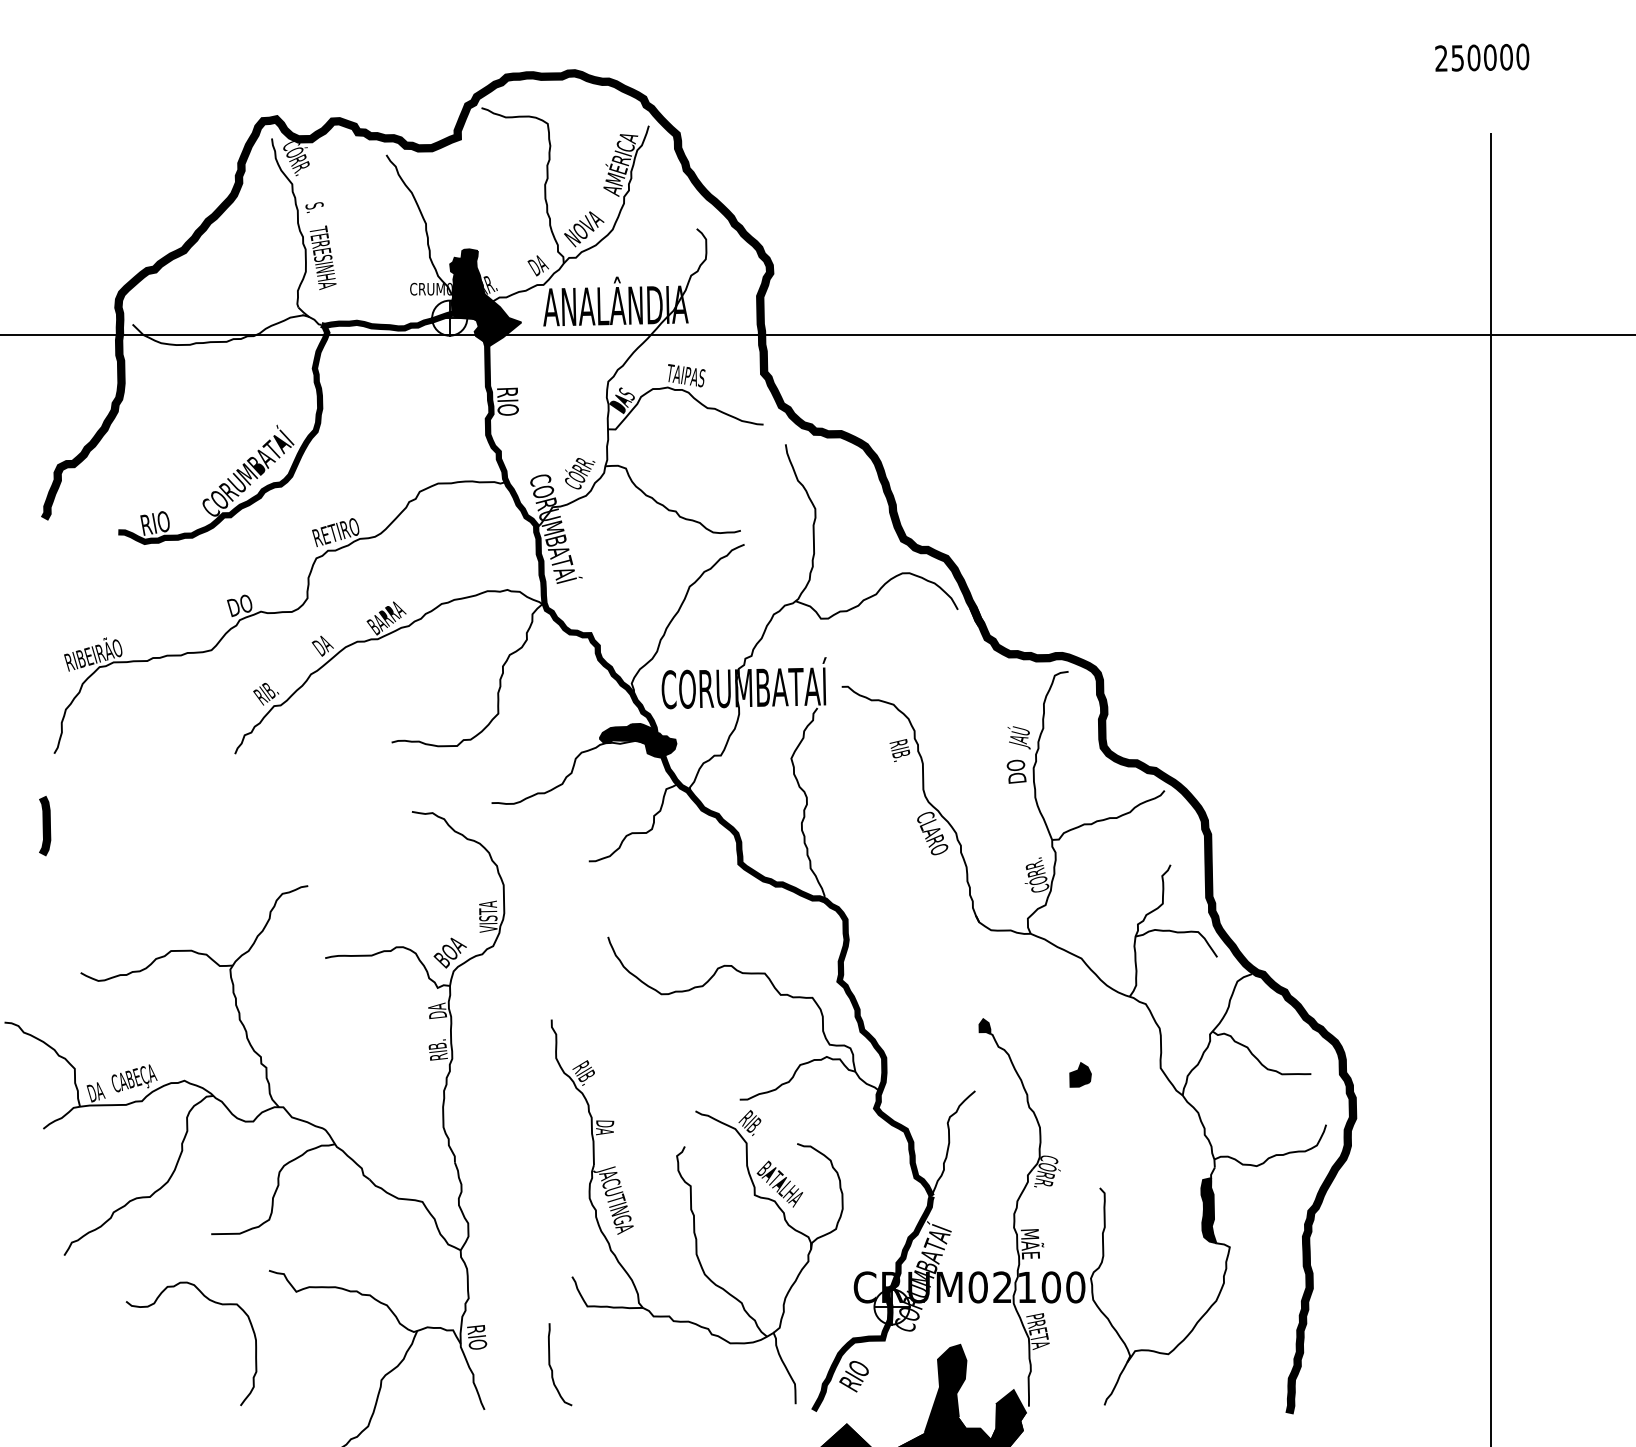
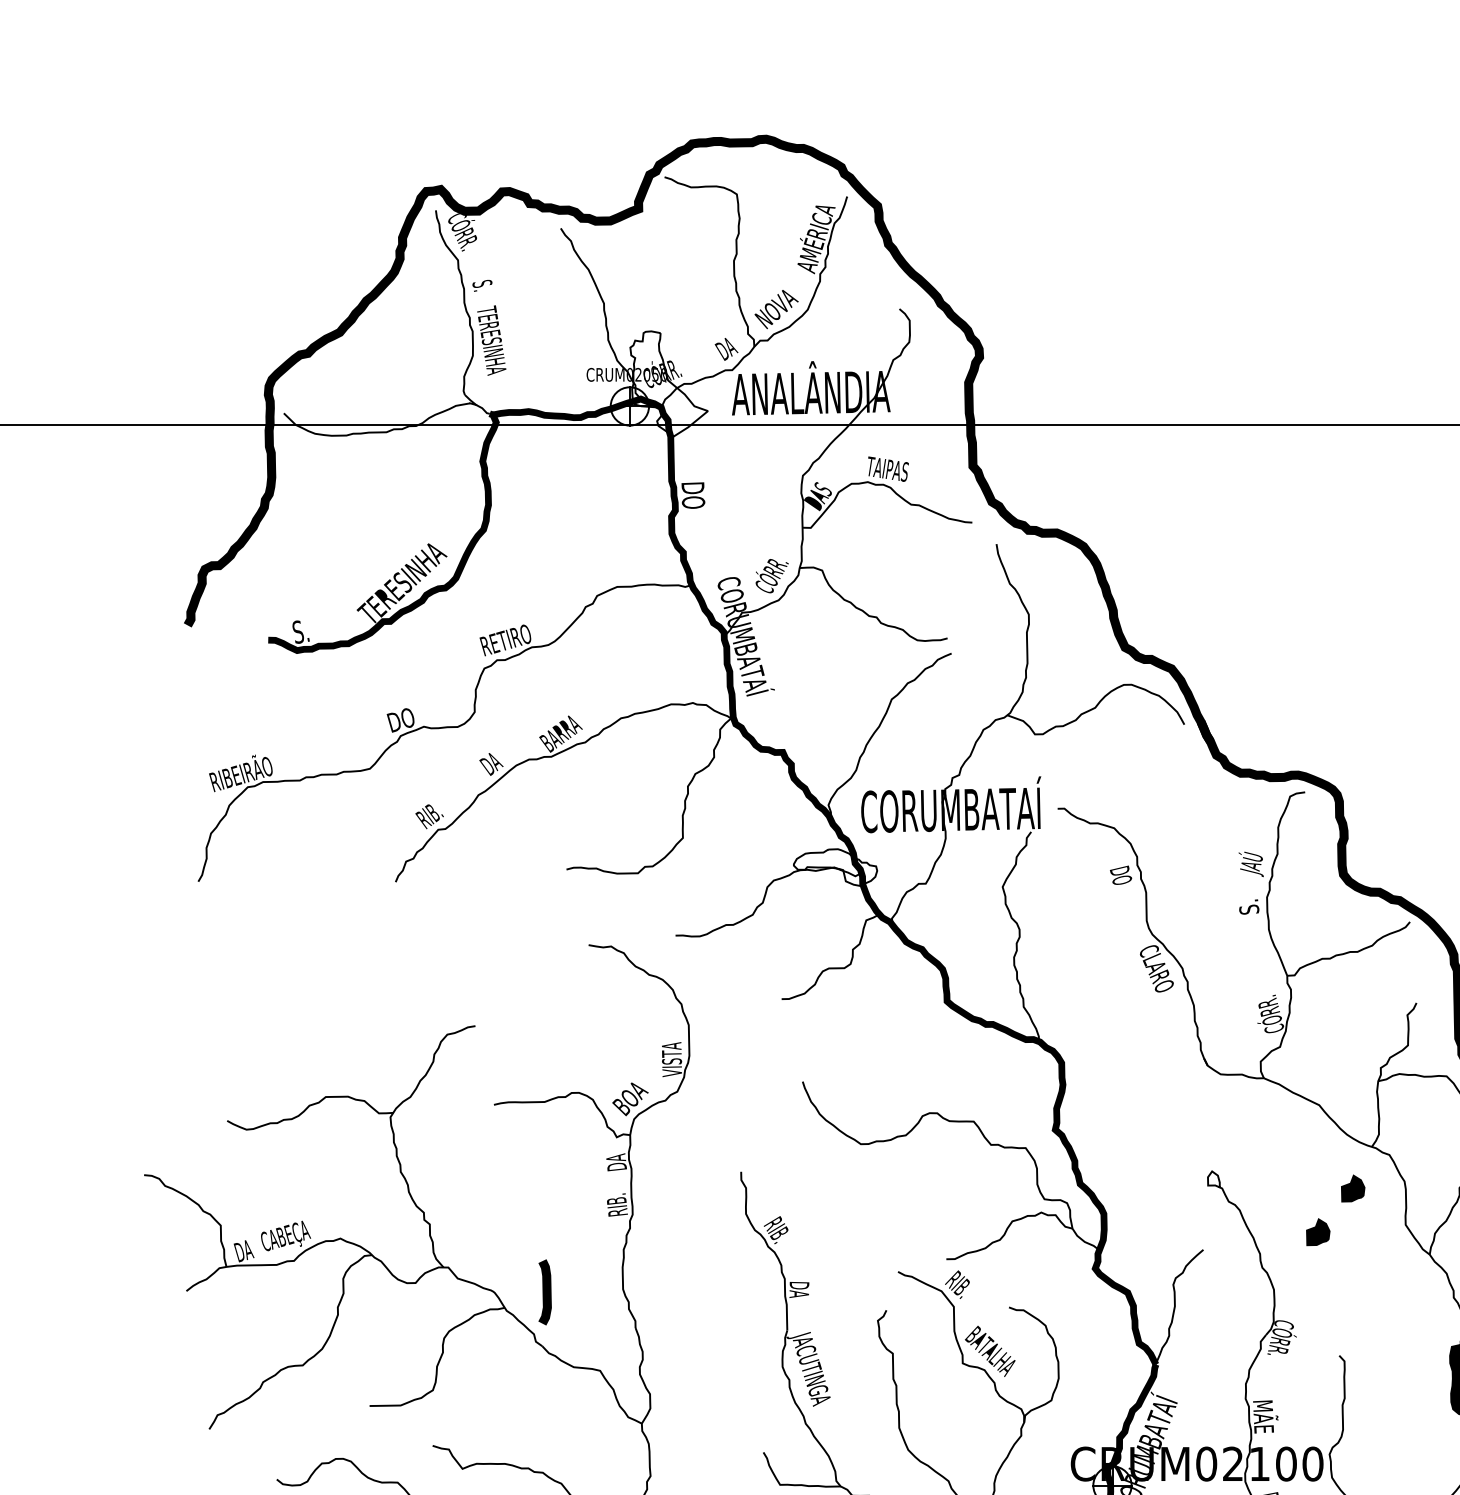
fill: (485, 297) -> (668, 383), removed
text: (507, 402) -> (692, 498), RIO -> DO
text: (246, 470) -> (408, 572), CORUMBATAÍ -> TERESINHA
text: (154, 523) -> (307, 630), RIO -> S.
fill: (638, 740) -> (835, 867), removed
text: (899, 752) -> (1120, 880), RIB. -> DO
text: (1016, 771) -> (1248, 901), DO -> S.
curve: (45, 825) -> (545, 1291), moved
fill: (984, 1026) -> (1213, 1179), removed
part: (1112, 1034) -> (1353, 1188), added

